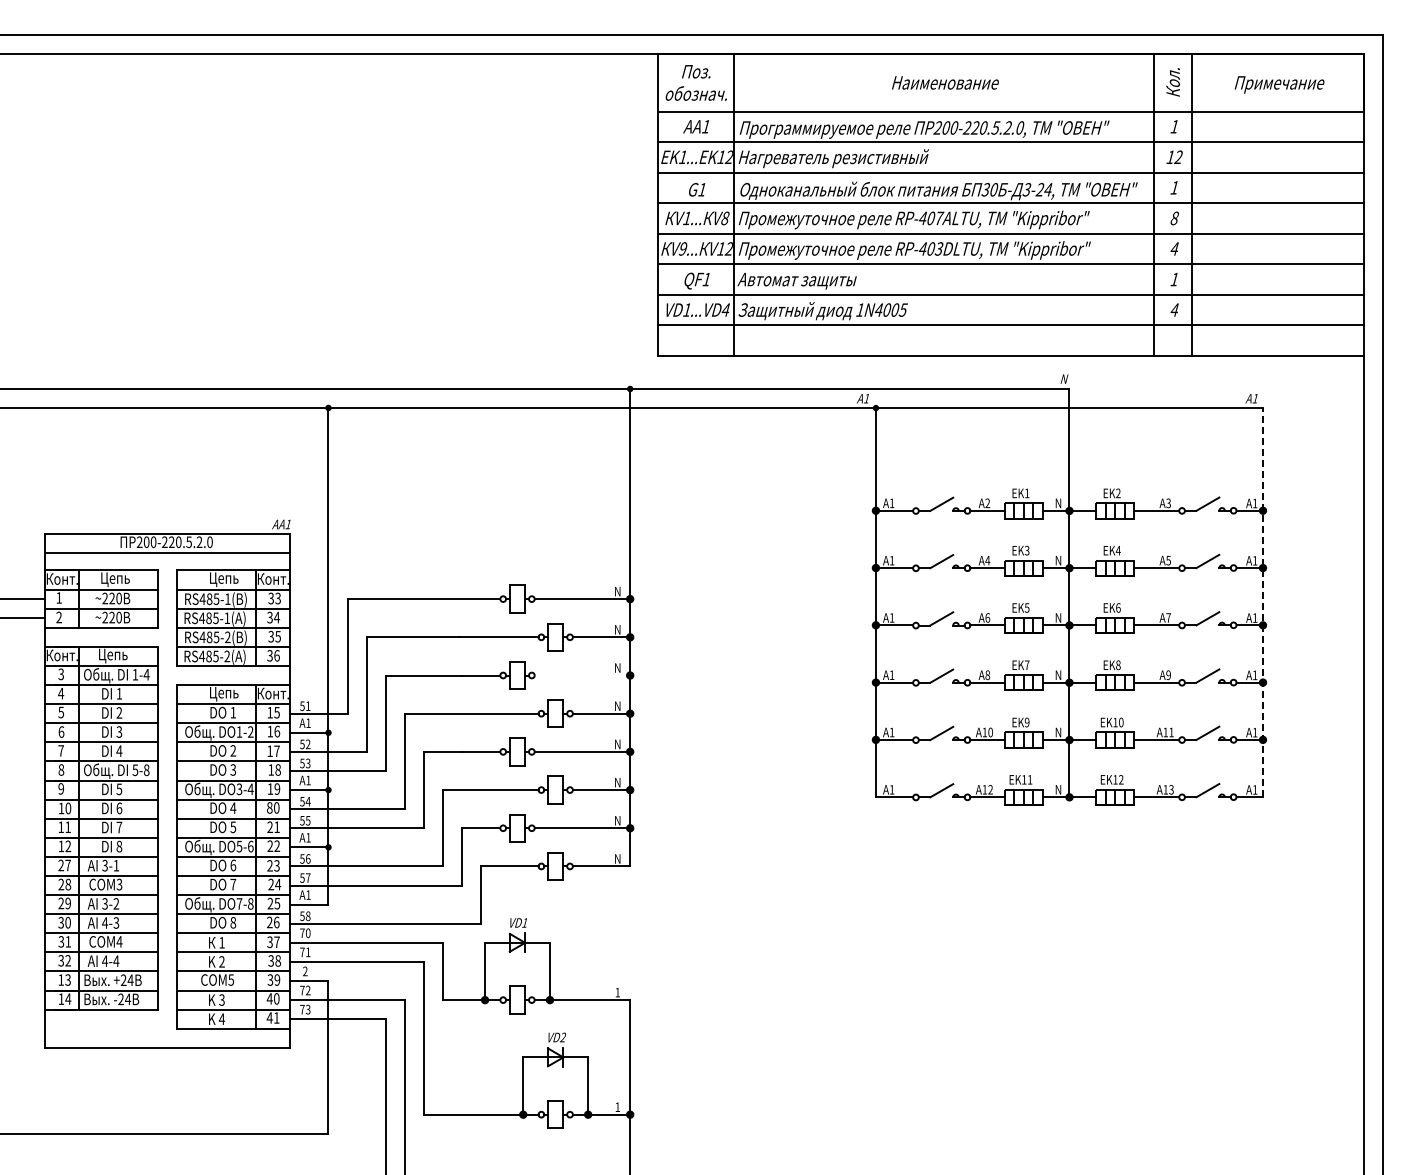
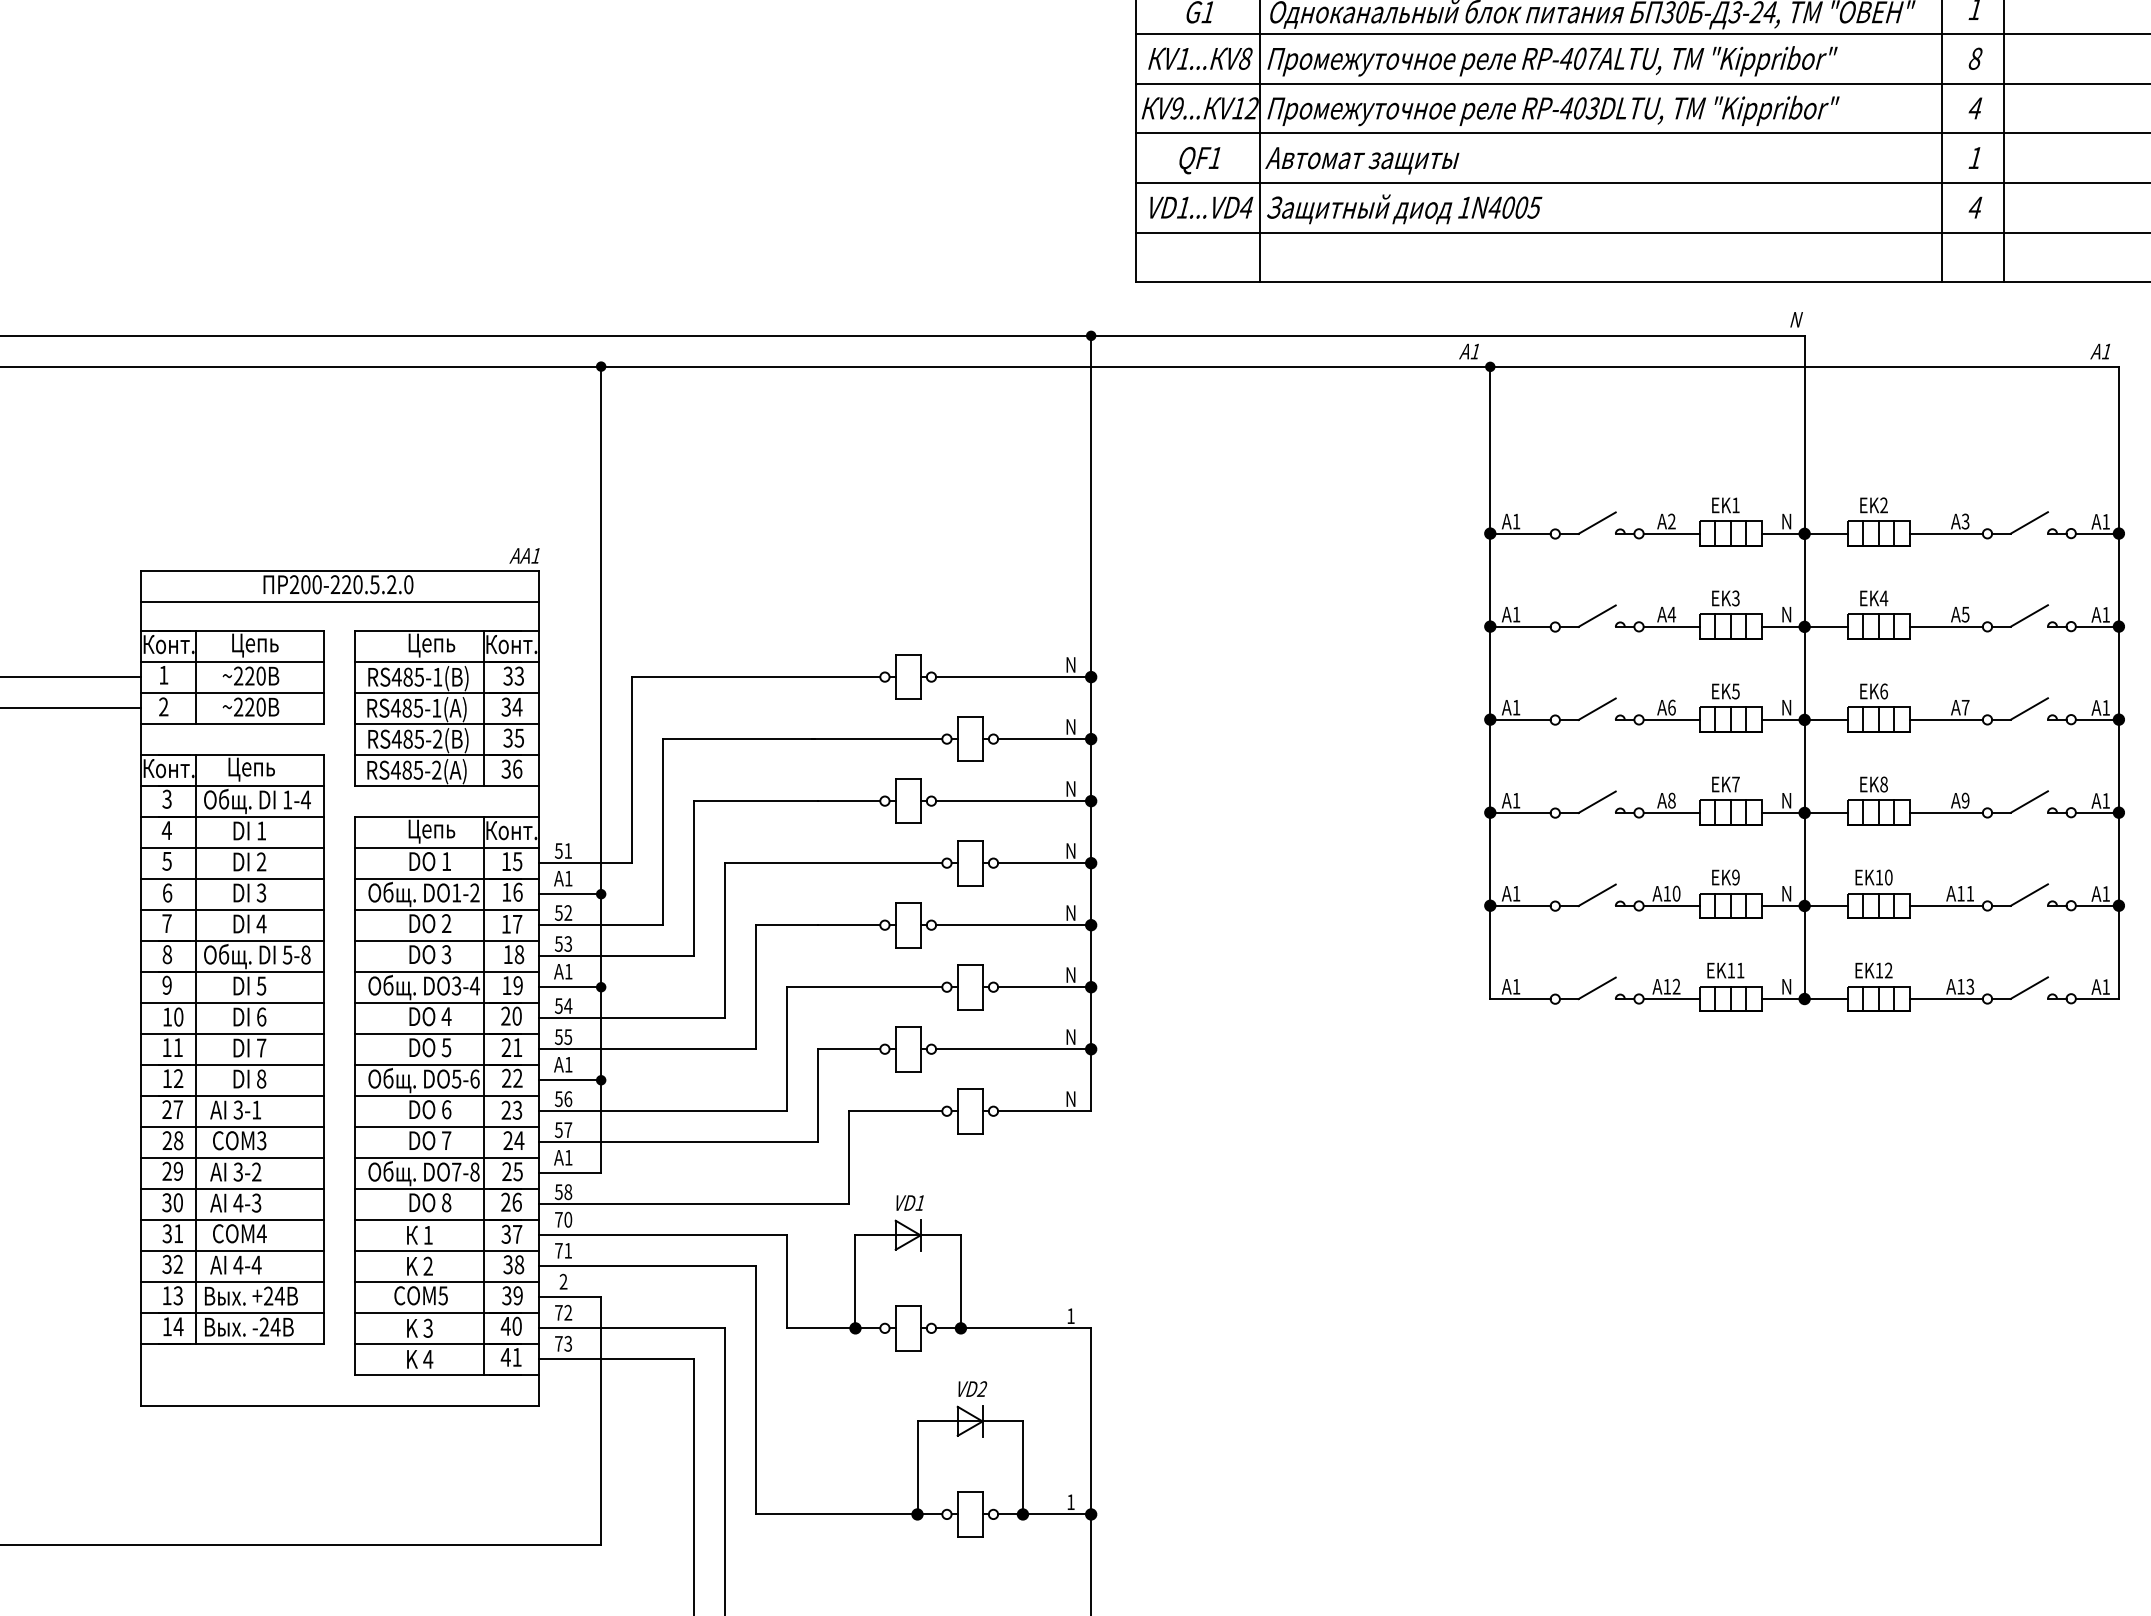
line: (1263, 602) -> (2119, 682), dashed -> solid
line: (582, 675) -> (1013, 801), added
text: (269, 807) -> (505, 1015), 80 -> 20

